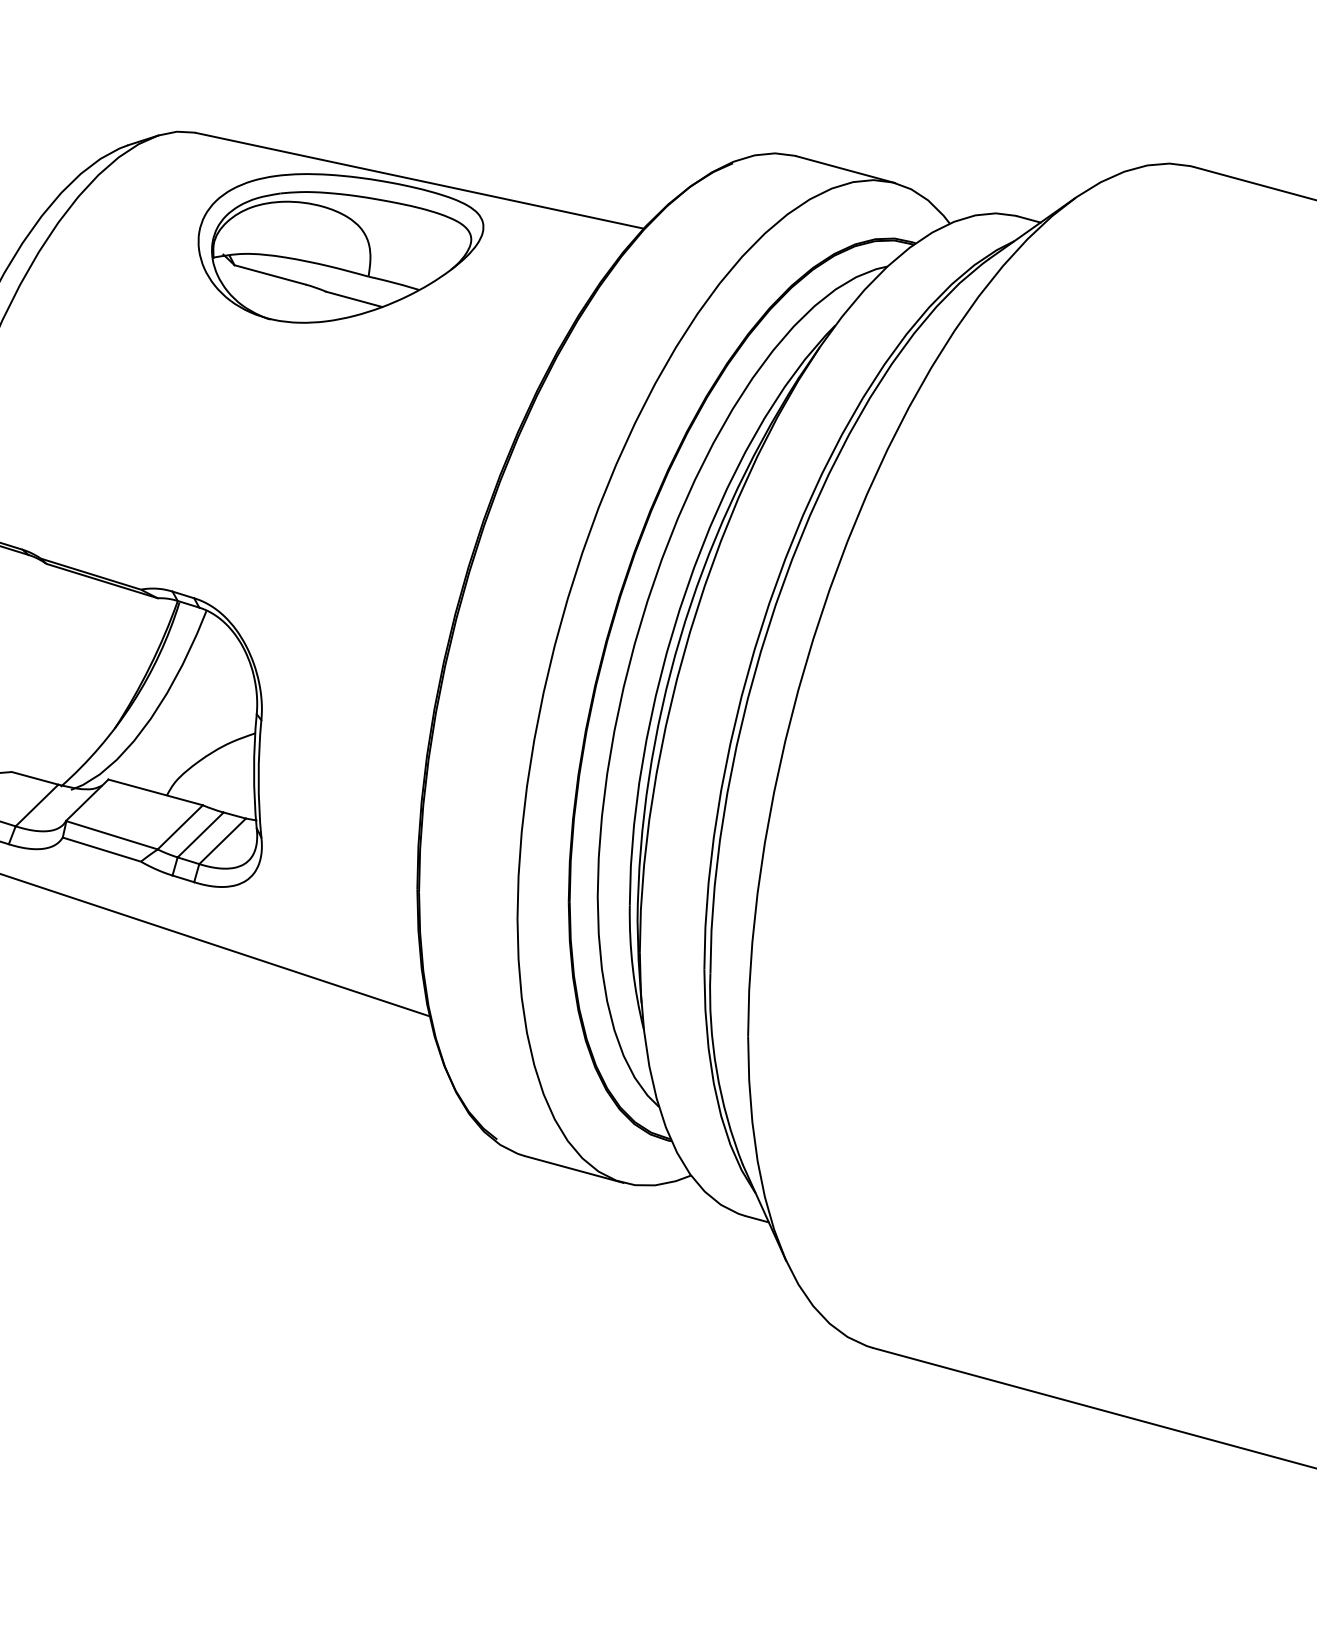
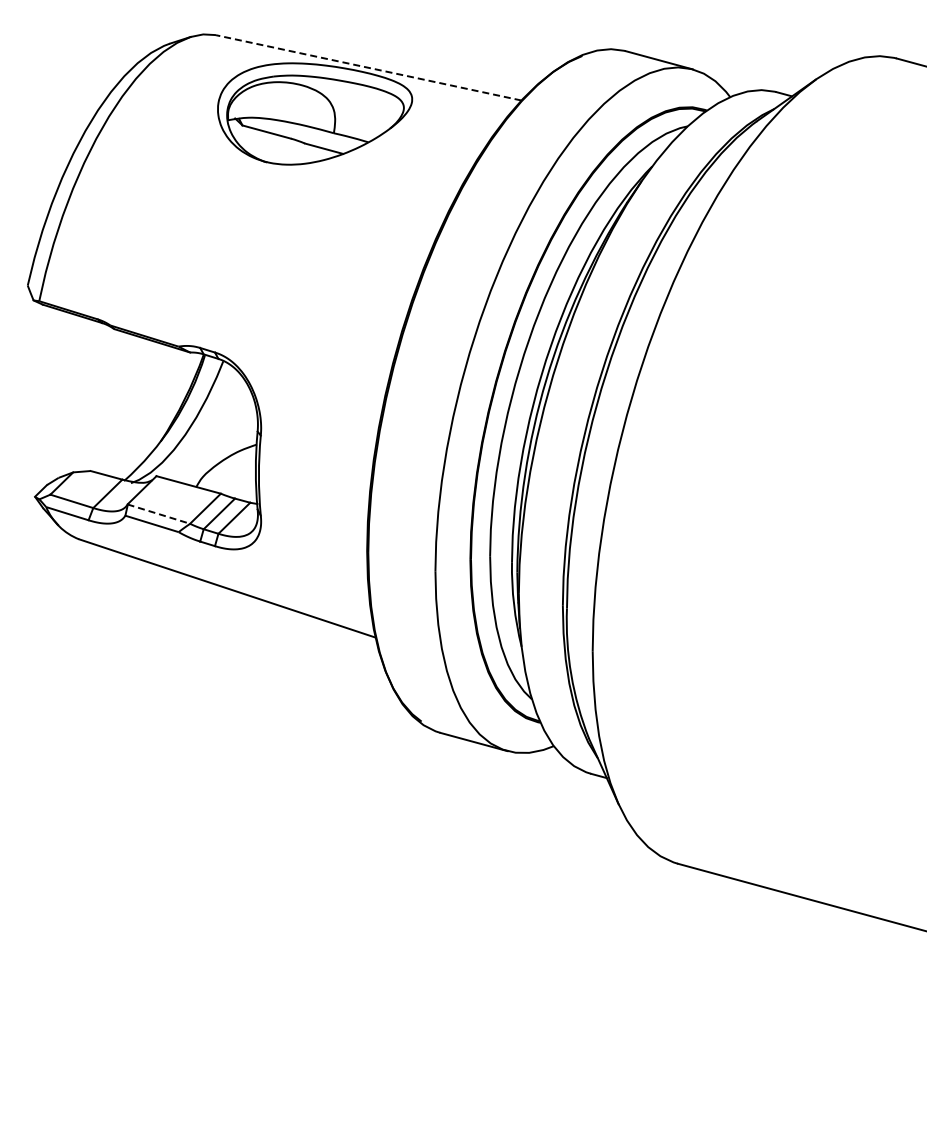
line: (419, 180) -> (368, 67), solid -> dashed
line: (111, 835) -> (158, 514), solid -> dashed

